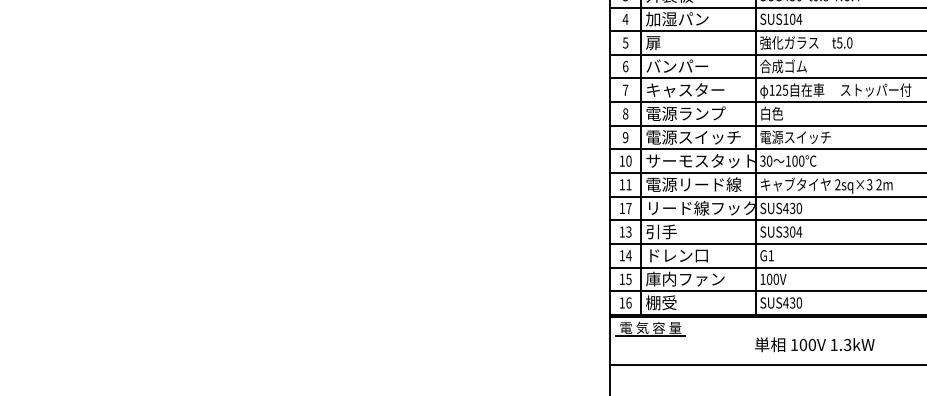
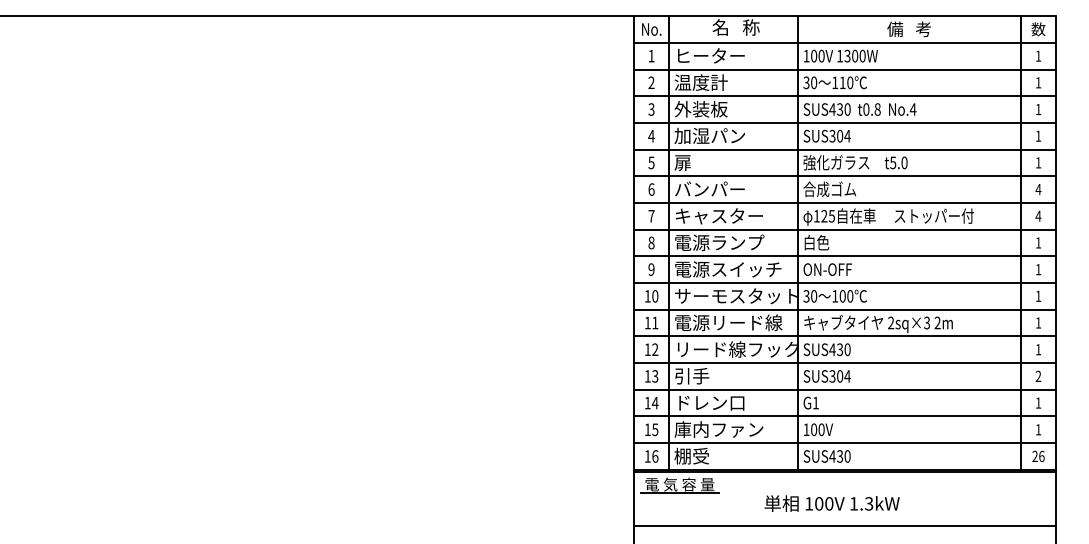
text: (785, 18) -> (832, 135), SUS104 -> SUS304
text: (795, 137) -> (843, 269), 電源スイッチ -> ON-OFF
text: (629, 208) -> (655, 349), 17 -> 12
text: (814, 344) -> (831, 503), moved

